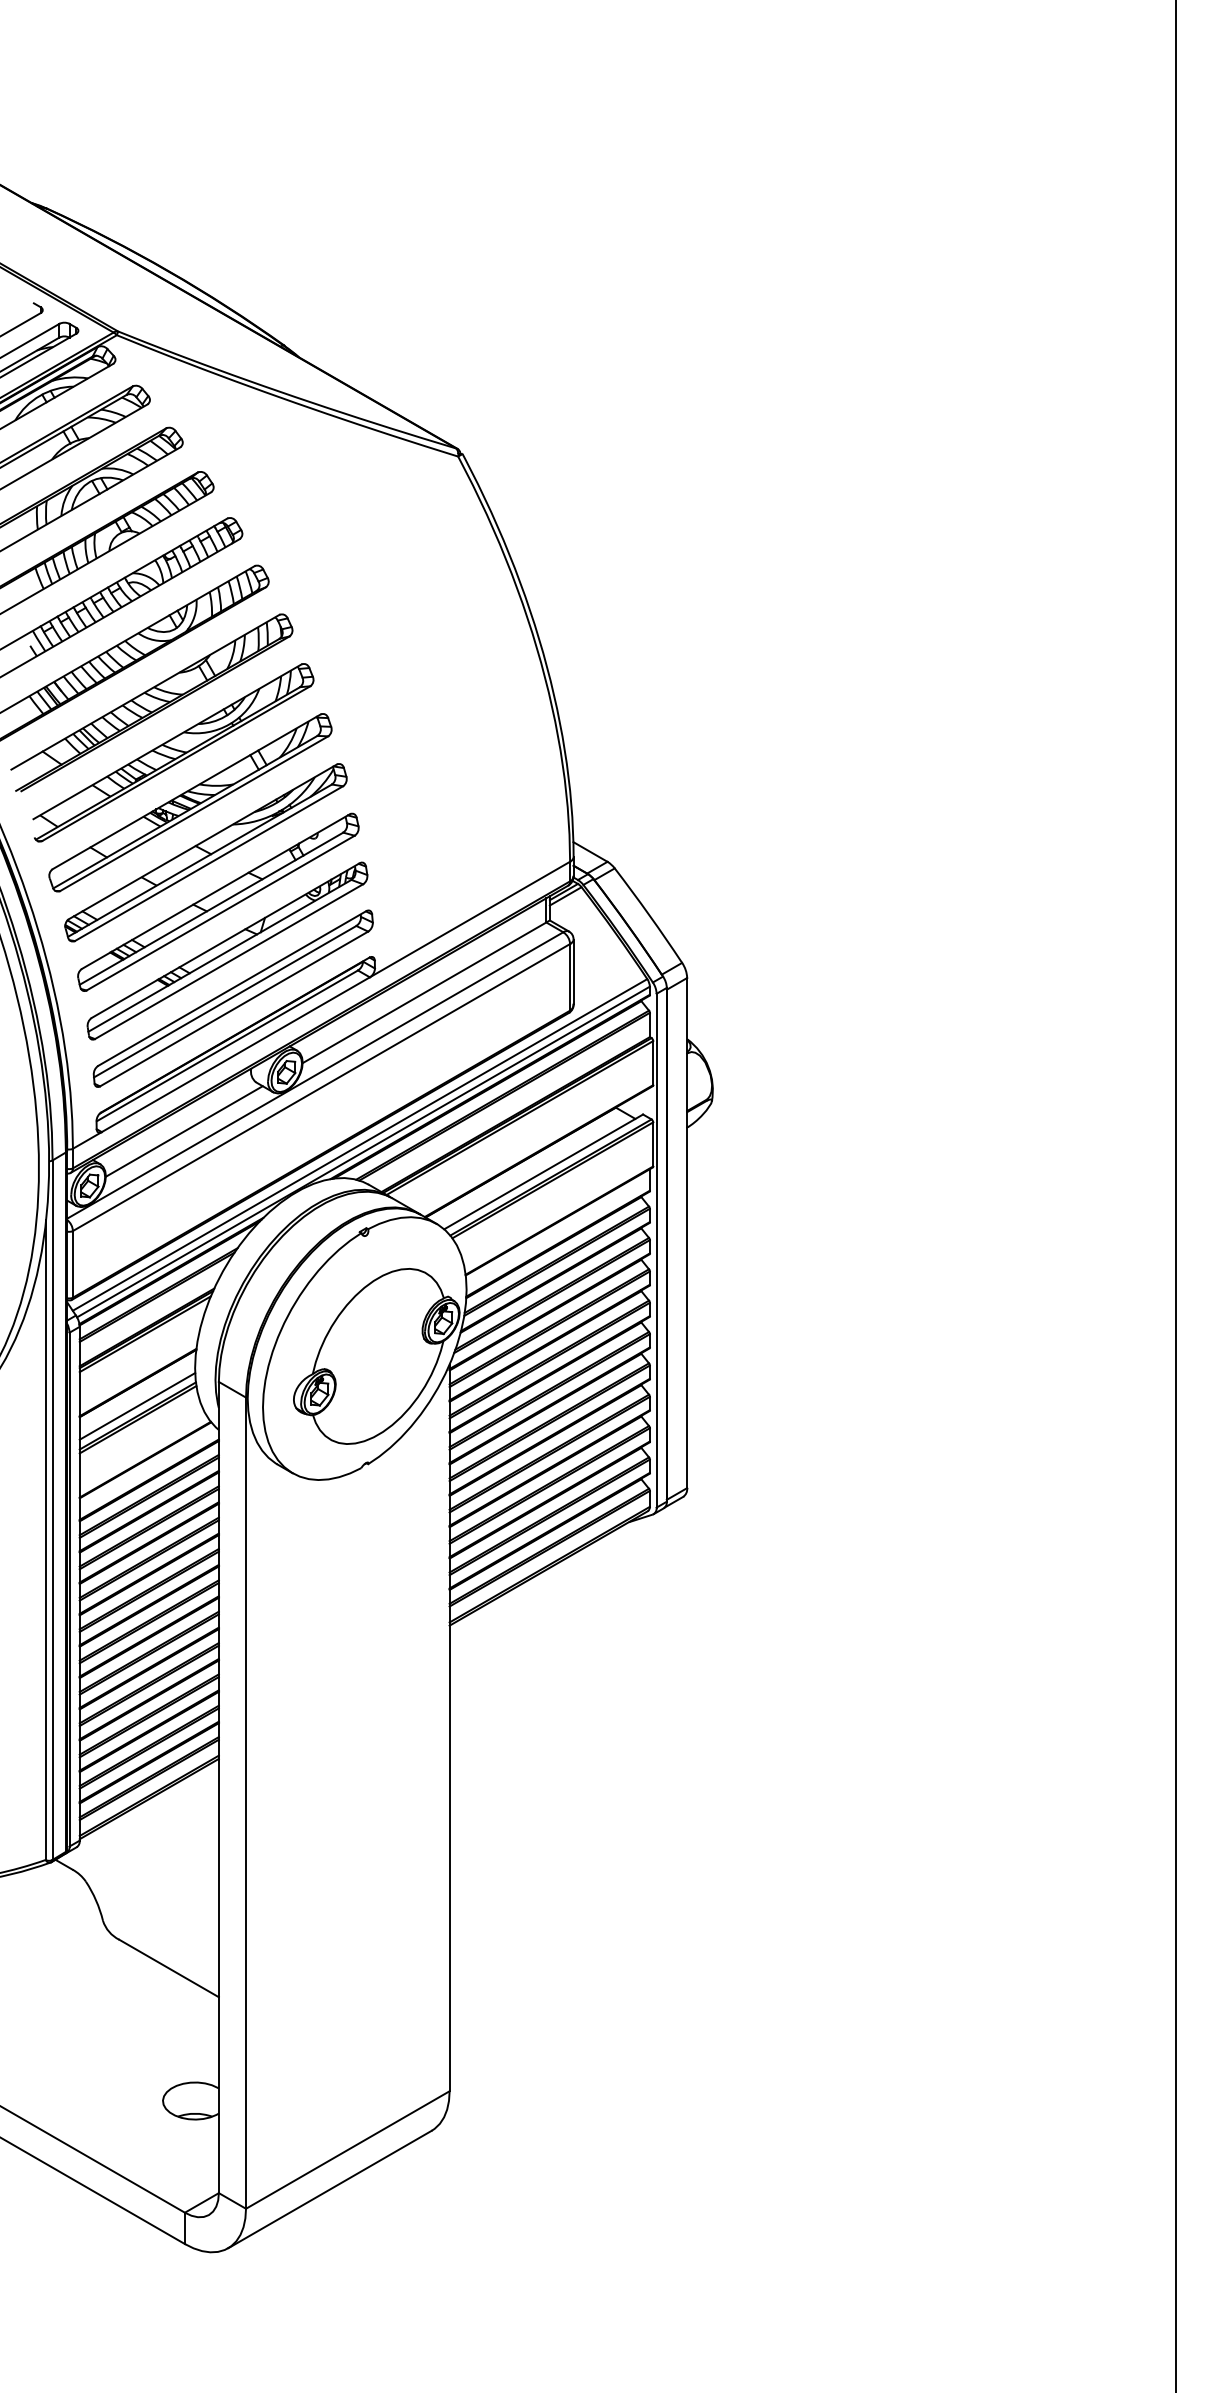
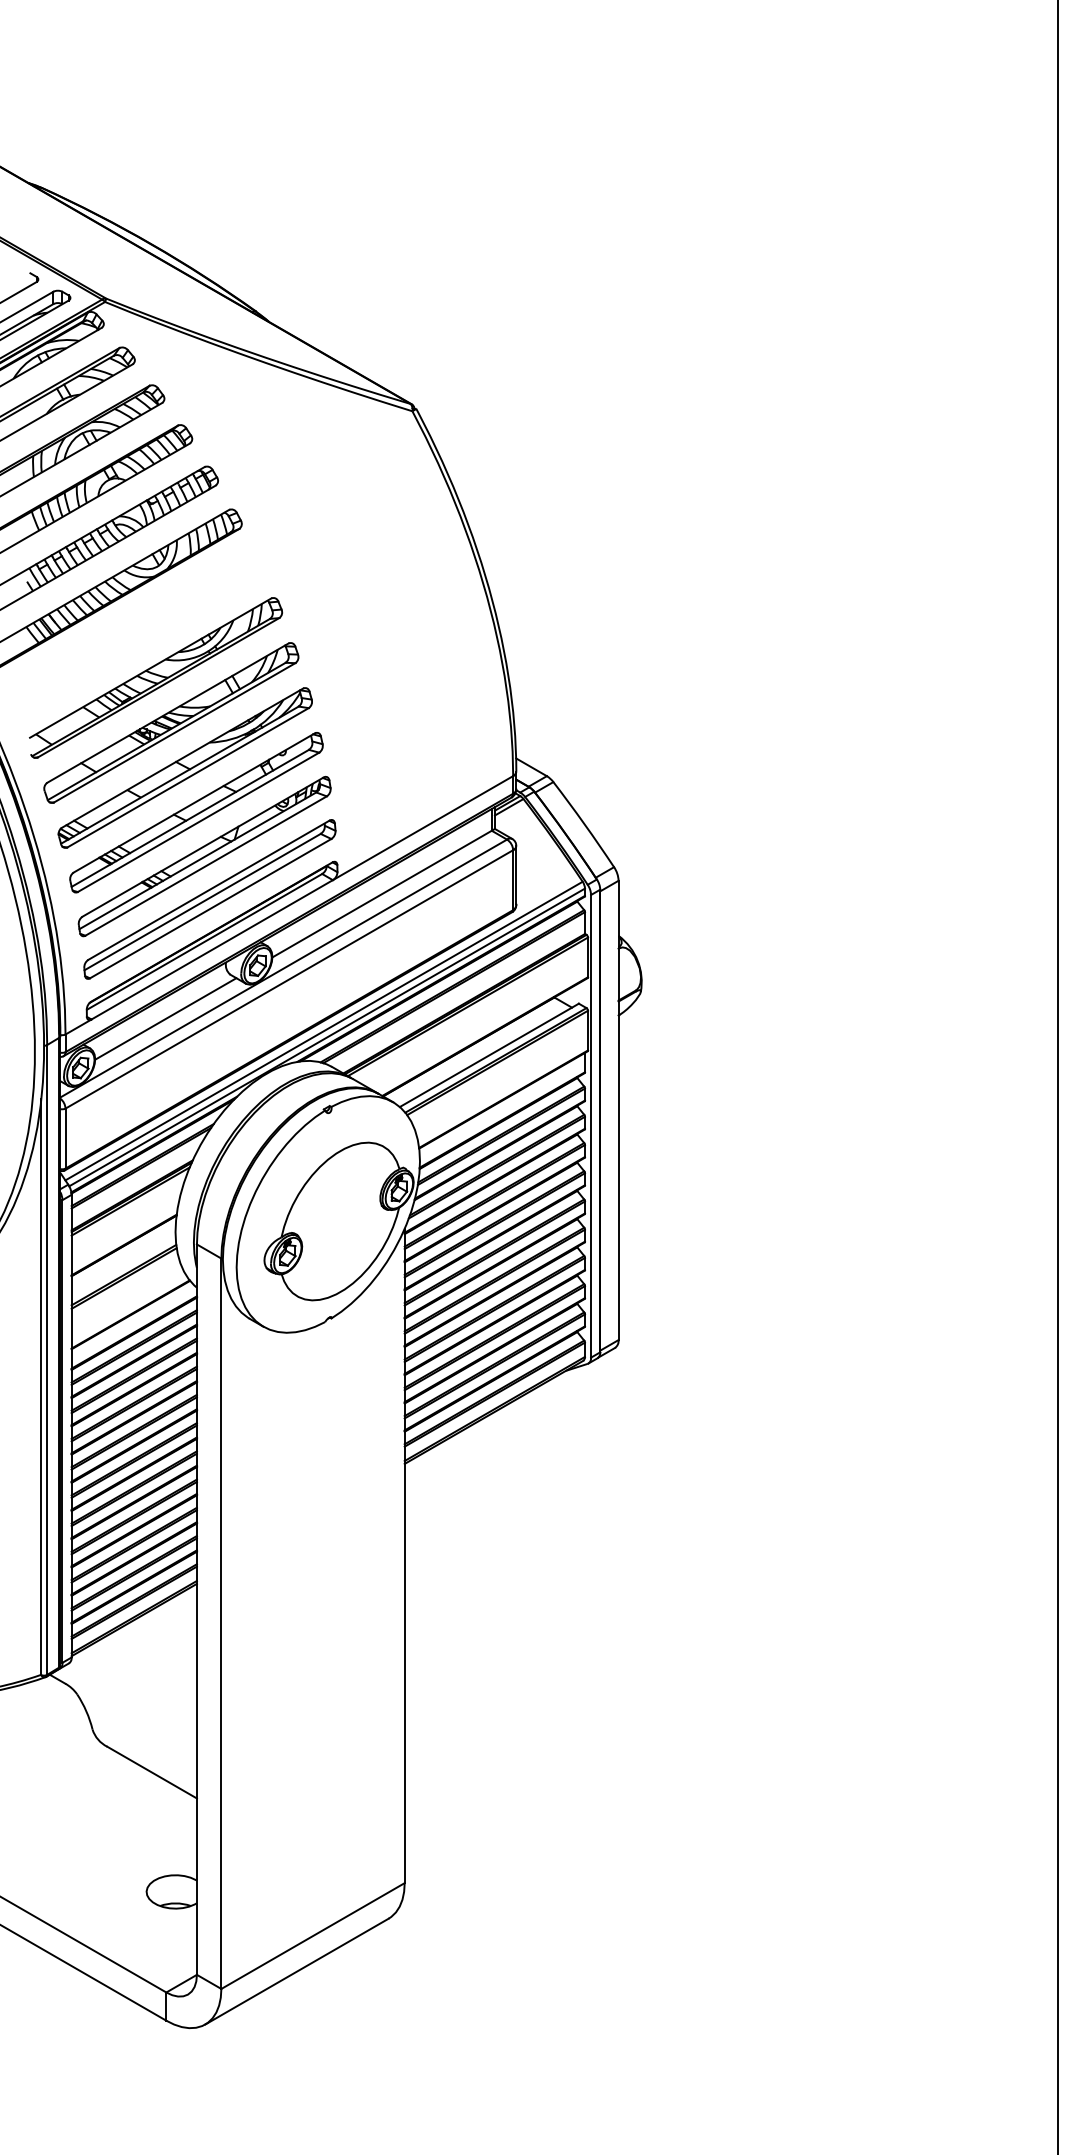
part: (151, 702) -> (136, 632), removed
line: (137, 1406) -> (123, 1266), removed

